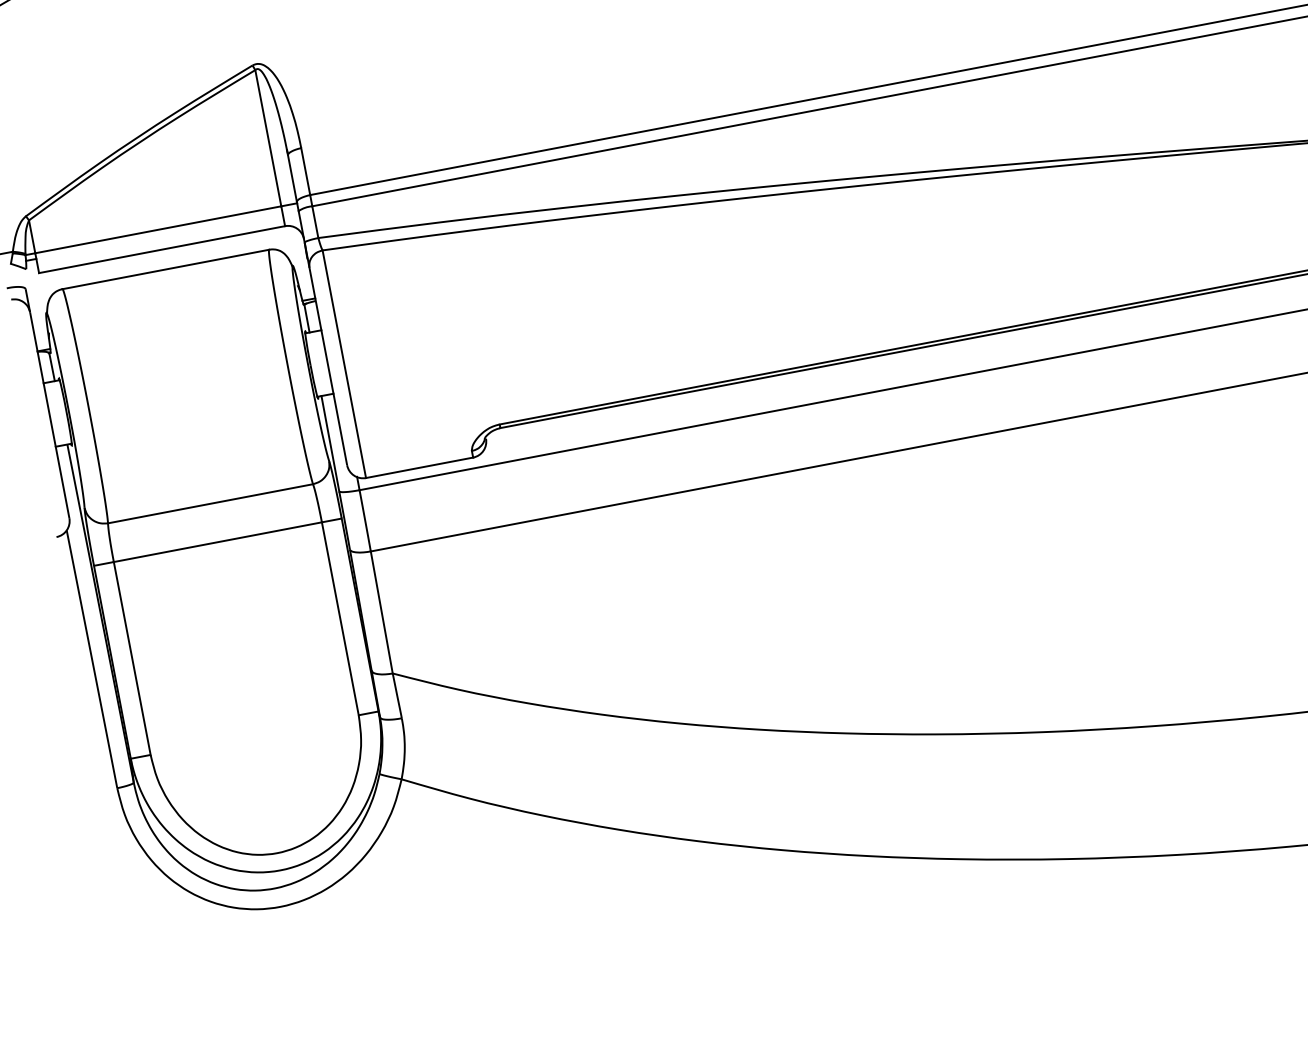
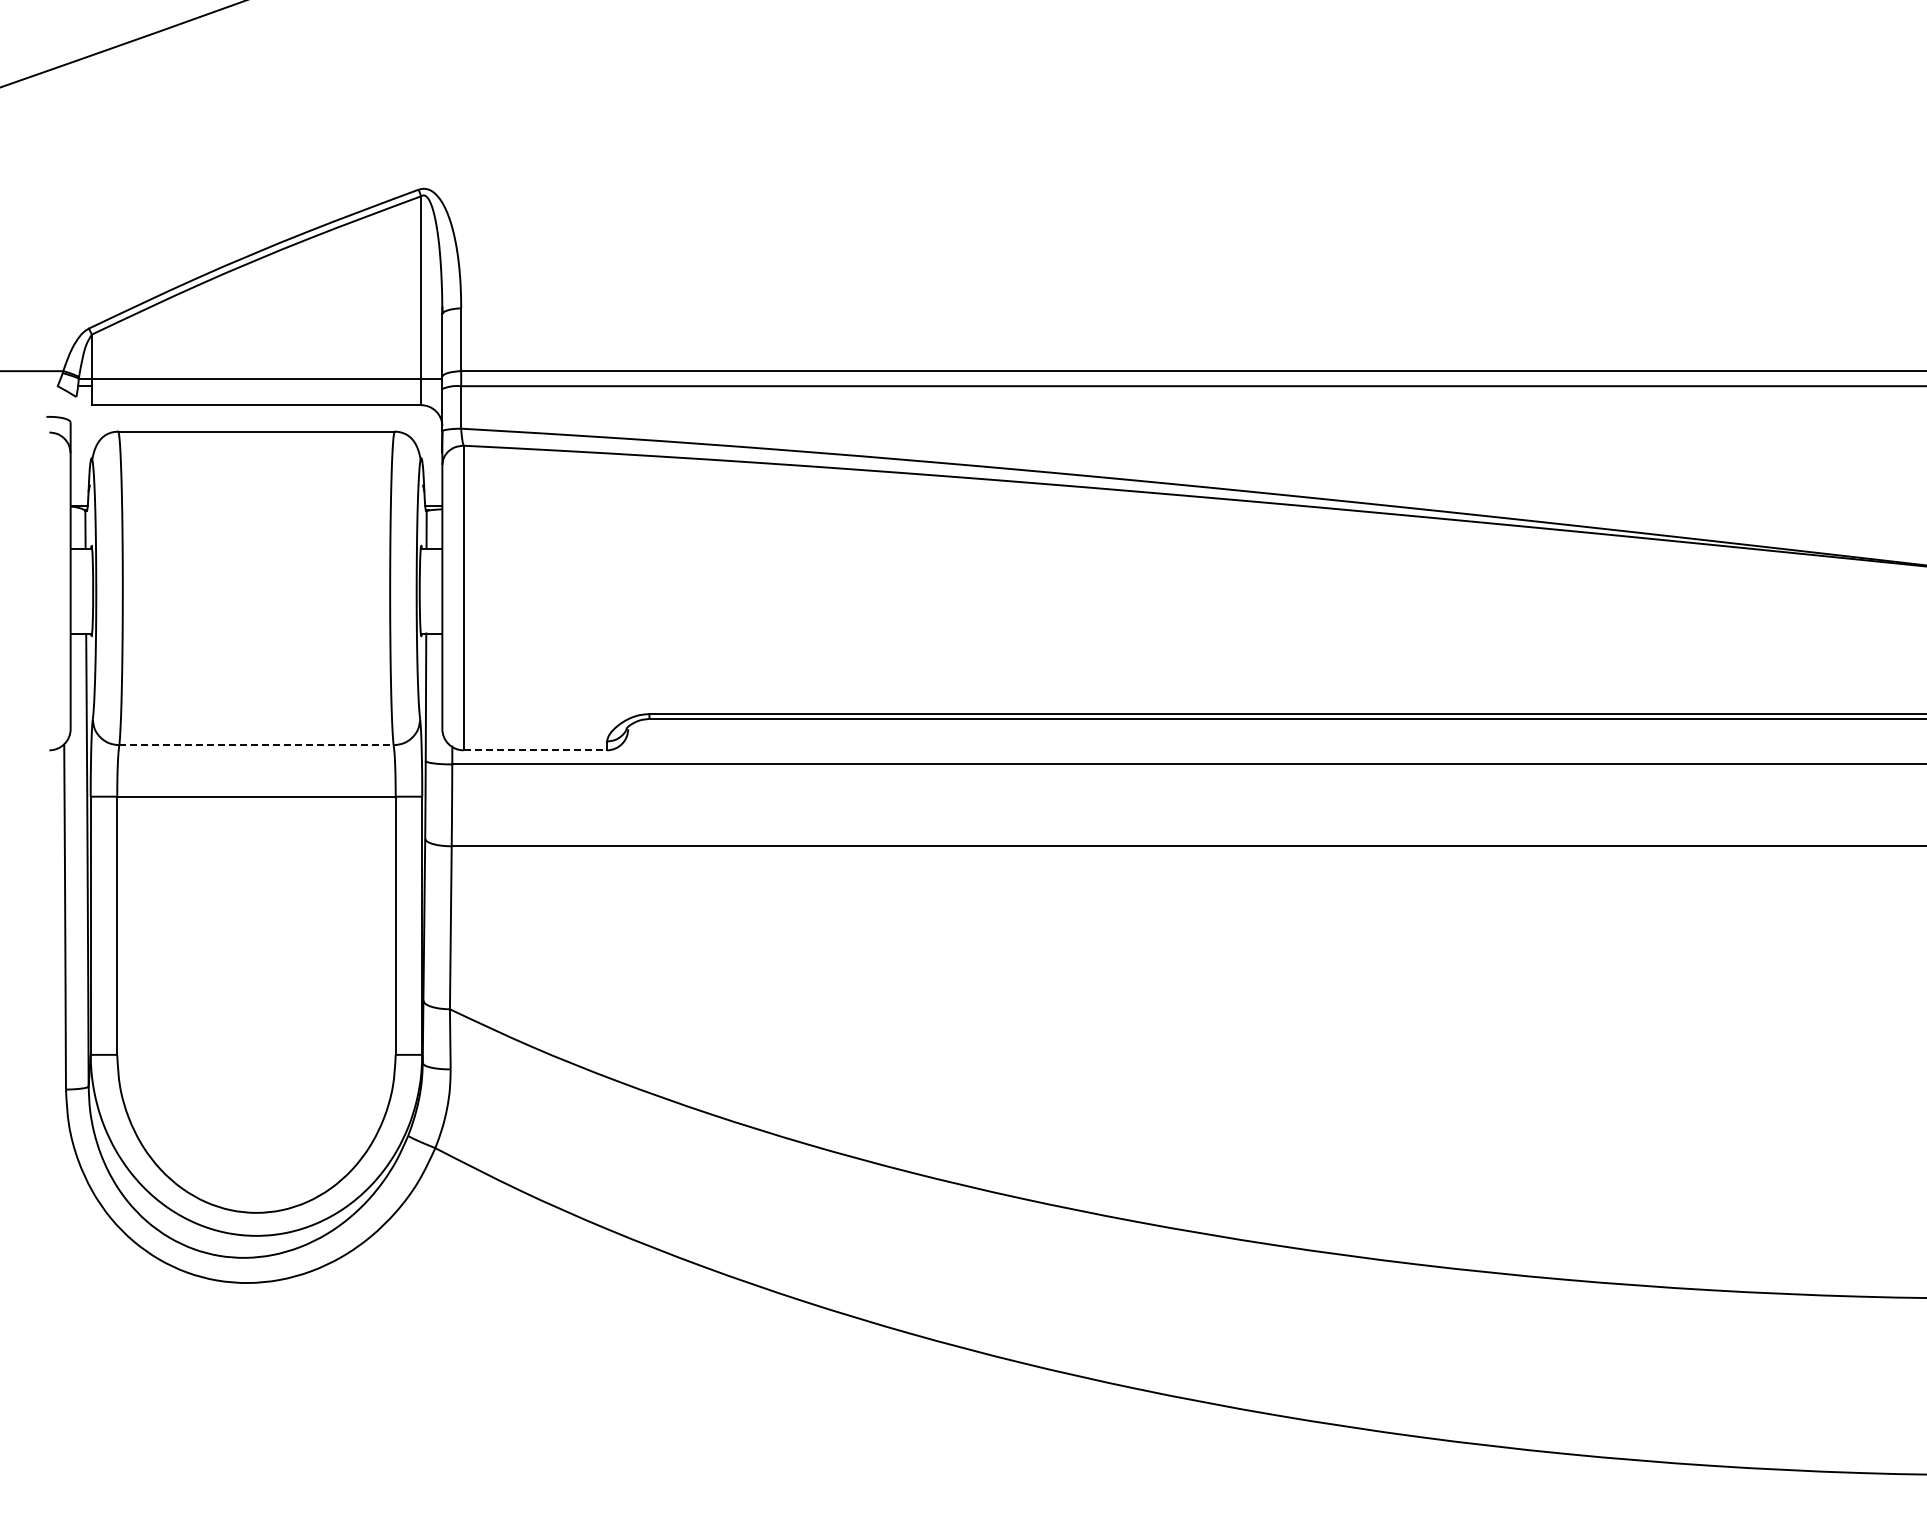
line: (419, 467) -> (535, 750), solid -> dashed
line: (210, 503) -> (256, 745), solid -> dashed

